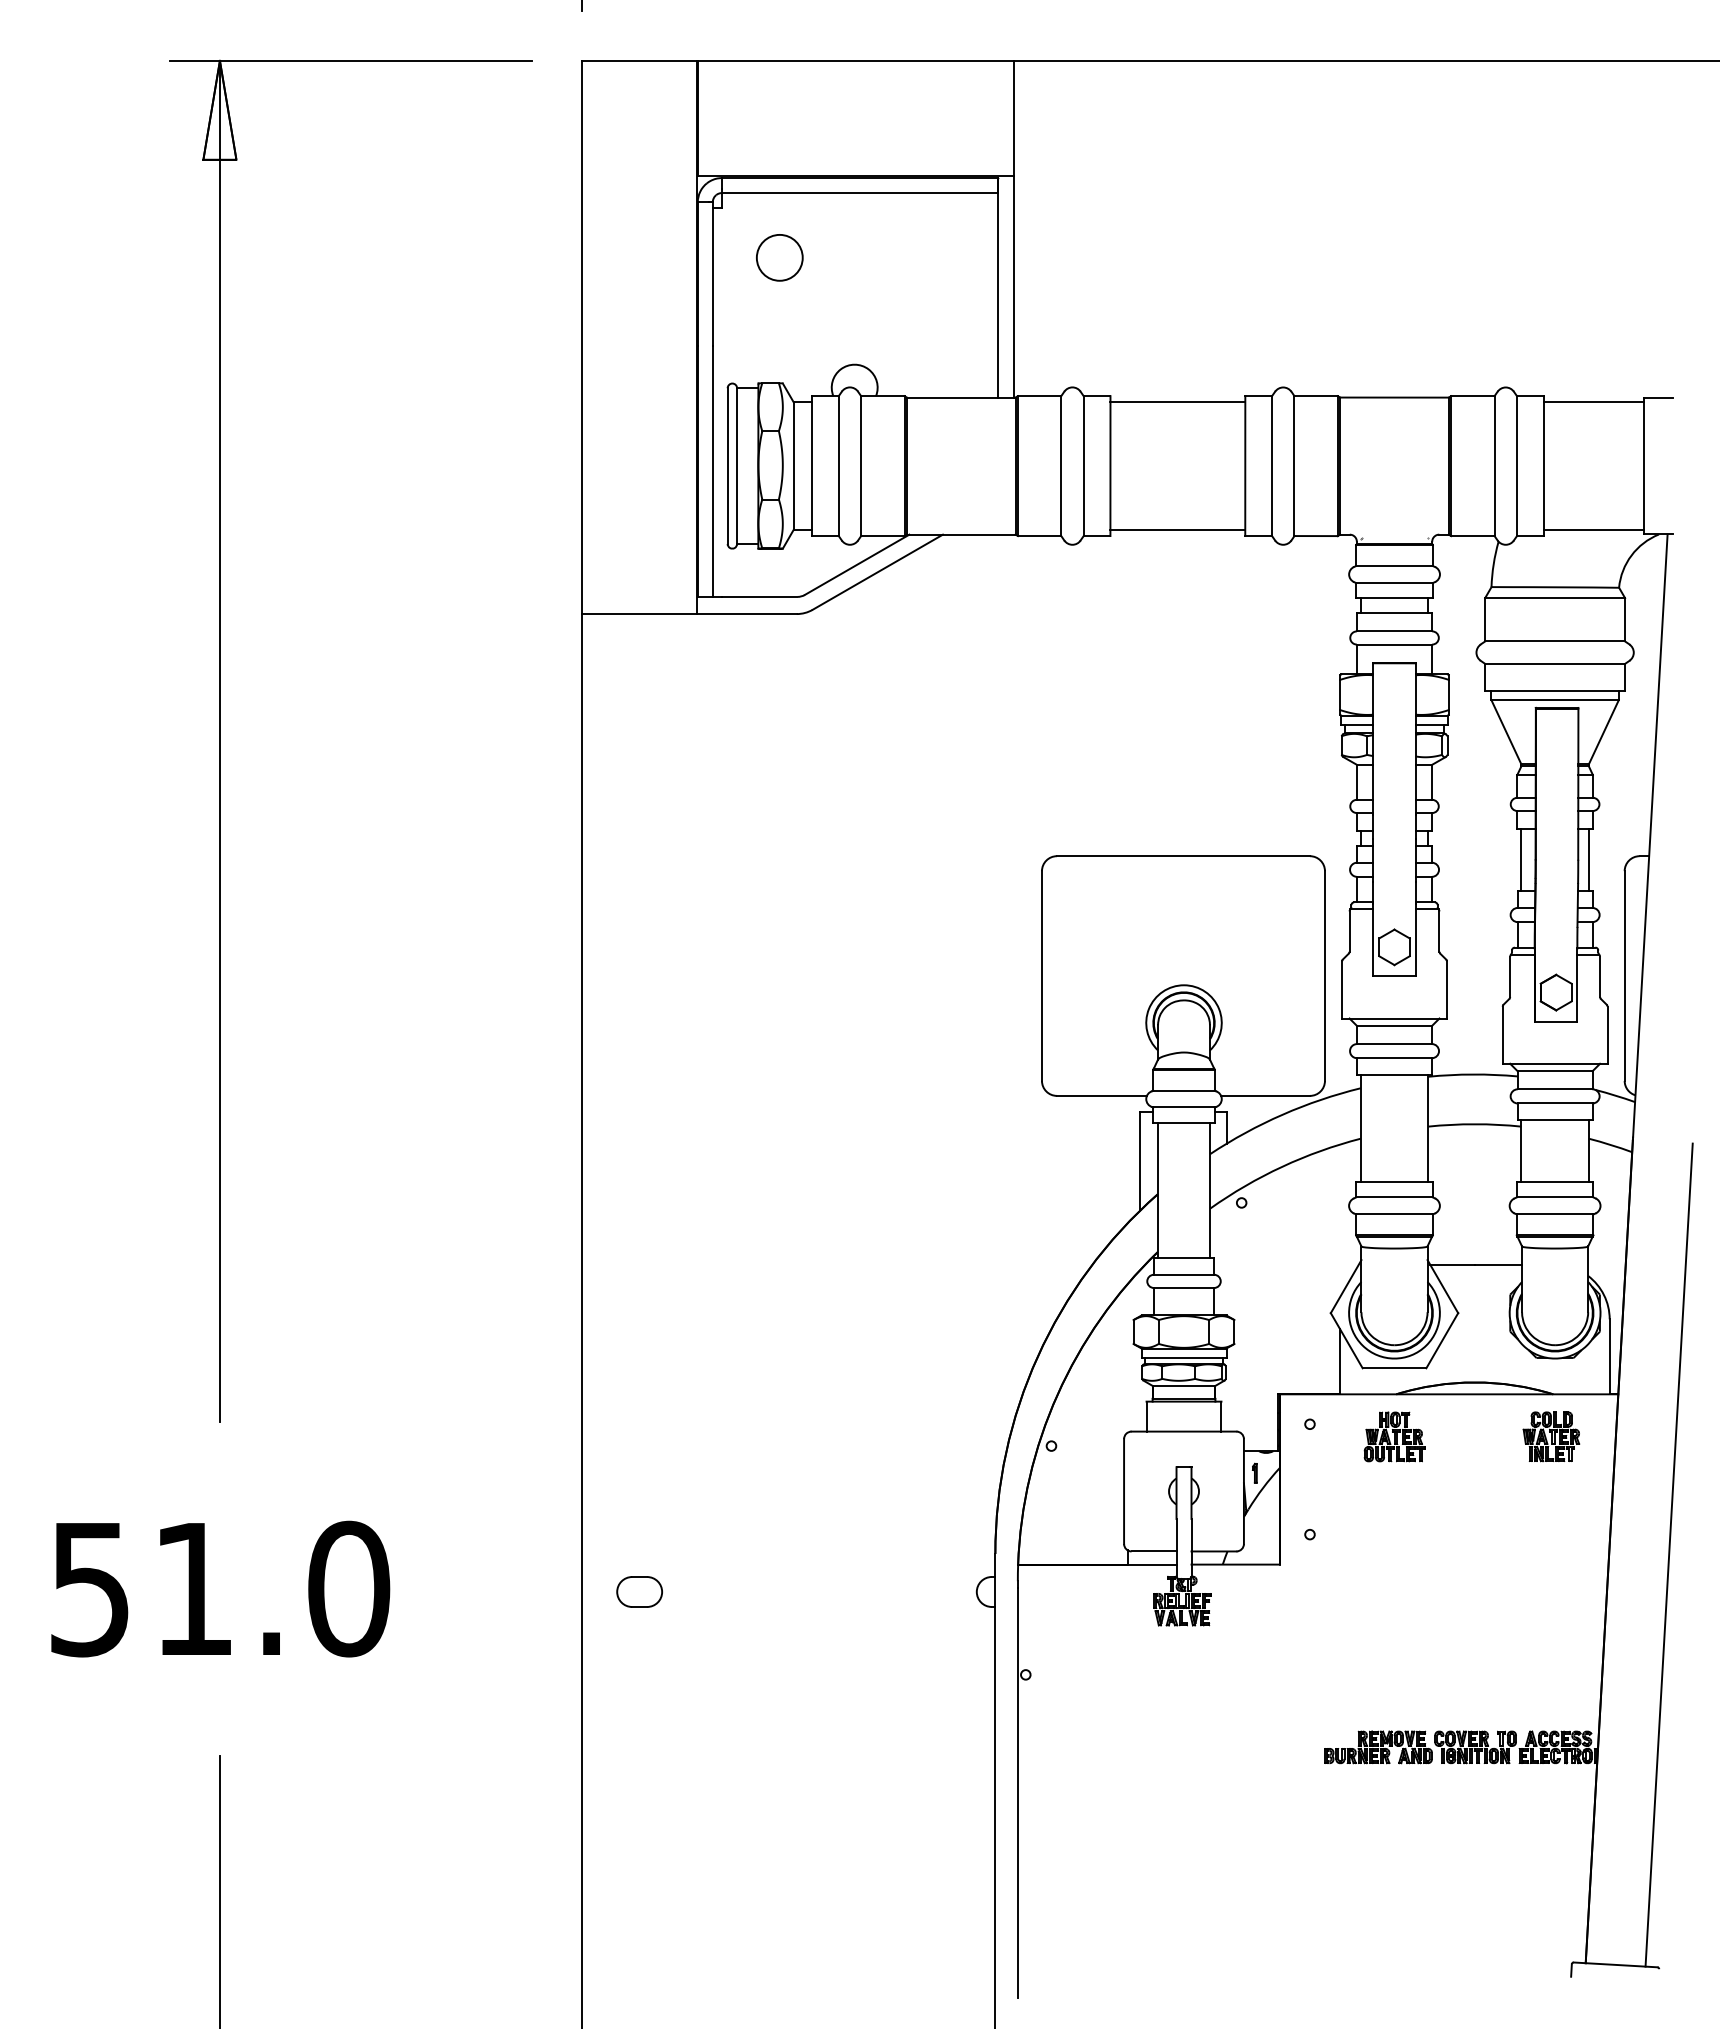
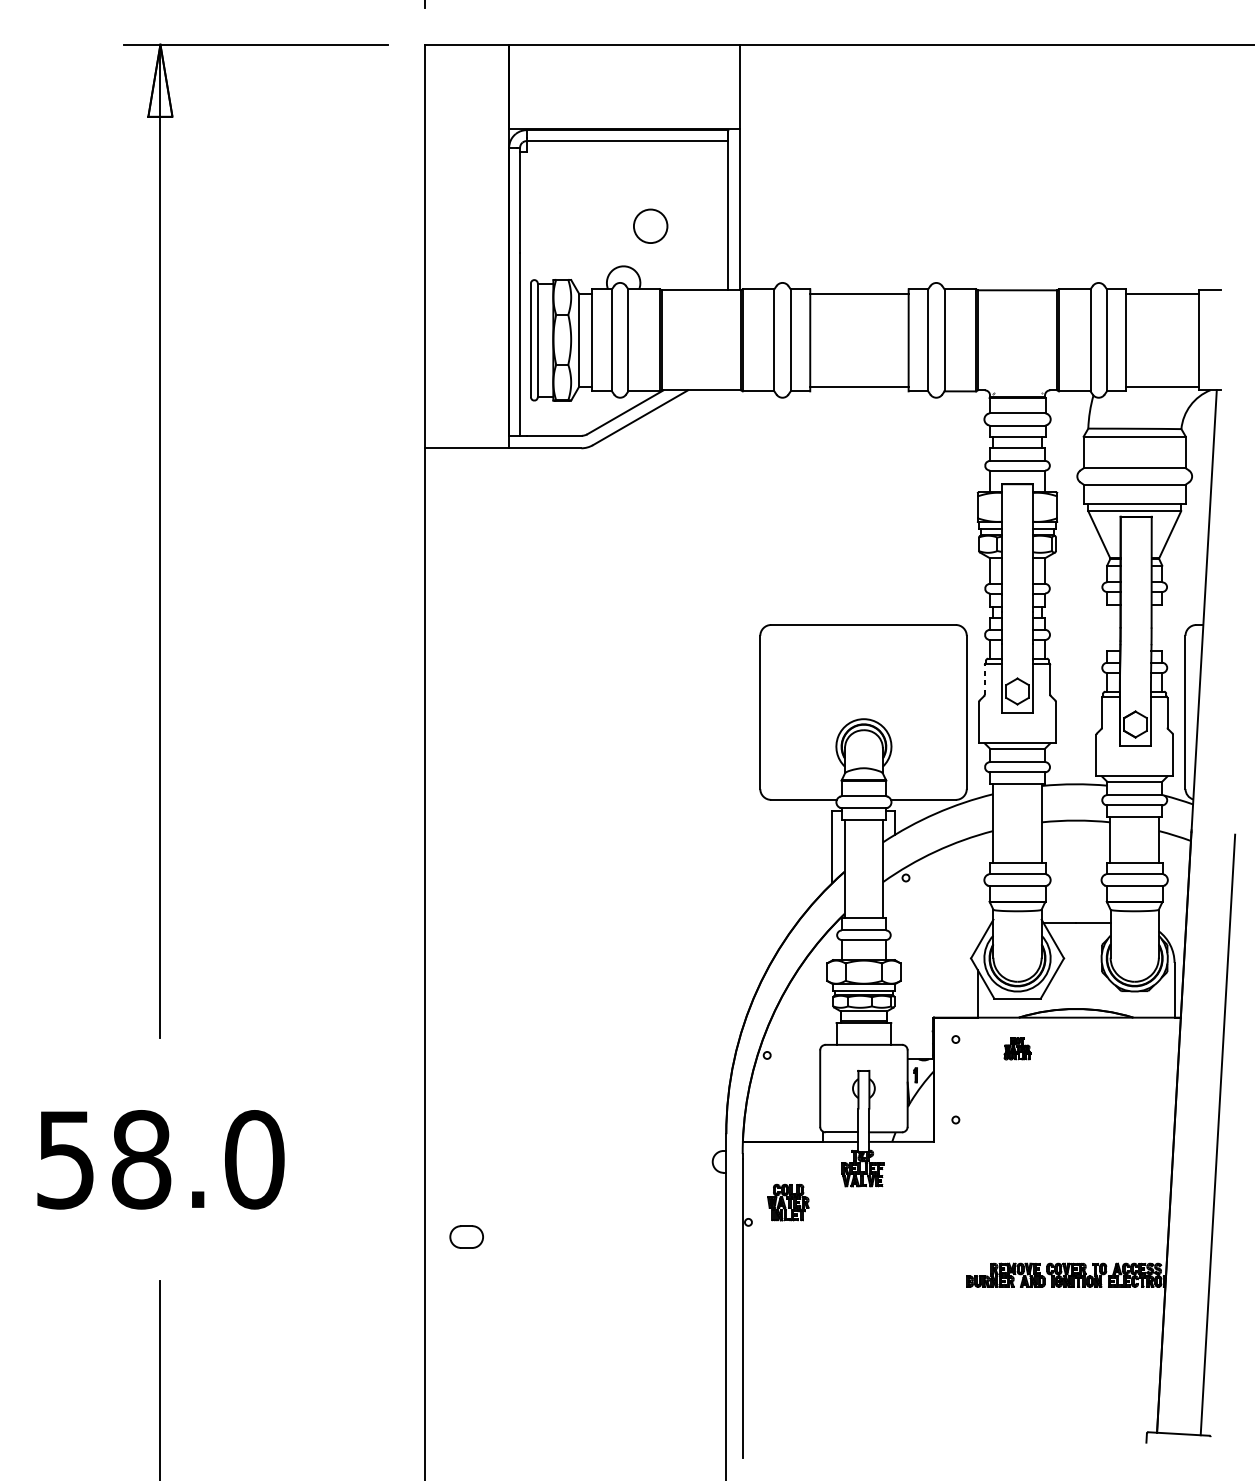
circle: (779, 257) -> (650, 226), moved
line: (1521, 860) -> (1110, 628), removed
line: (1588, 860) -> (1159, 628), removed
line: (1349, 931) -> (984, 679), solid -> dashed
part: (1394, 1436) -> (1017, 1048), size x0.6
part: (1551, 1436) -> (788, 1202), moved
text: (193, 1588) -> (141, 1159), 51.0 -> 58.0
part: (639, 1591) -> (466, 1236), moved

